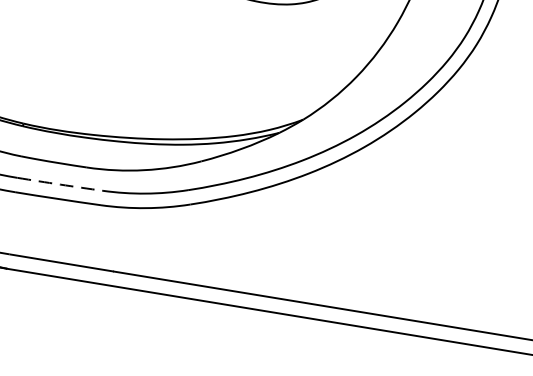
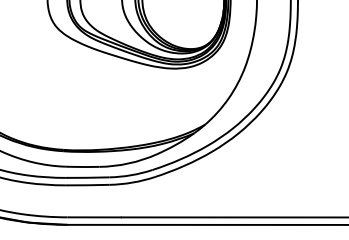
arc: (60, 184) -> (87, 177), dashed -> solid

